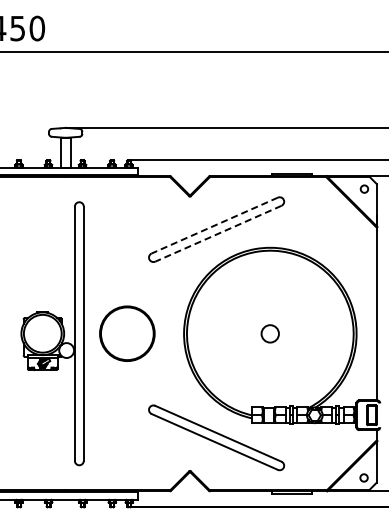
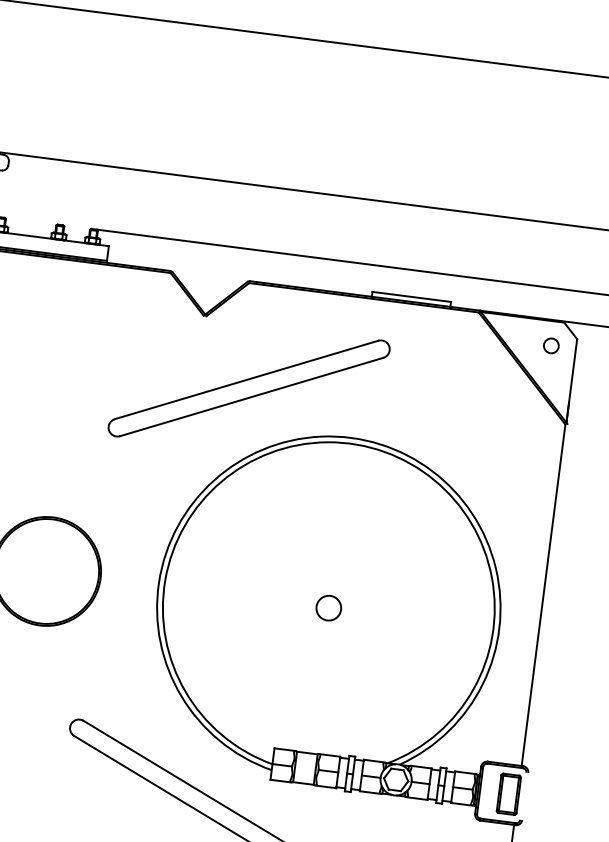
line: (214, 225) -> (246, 379), dashed -> solid
line: (217, 233) -> (249, 396), dashed -> solid
circle: (270, 334) -> (329, 609), size x0.71

